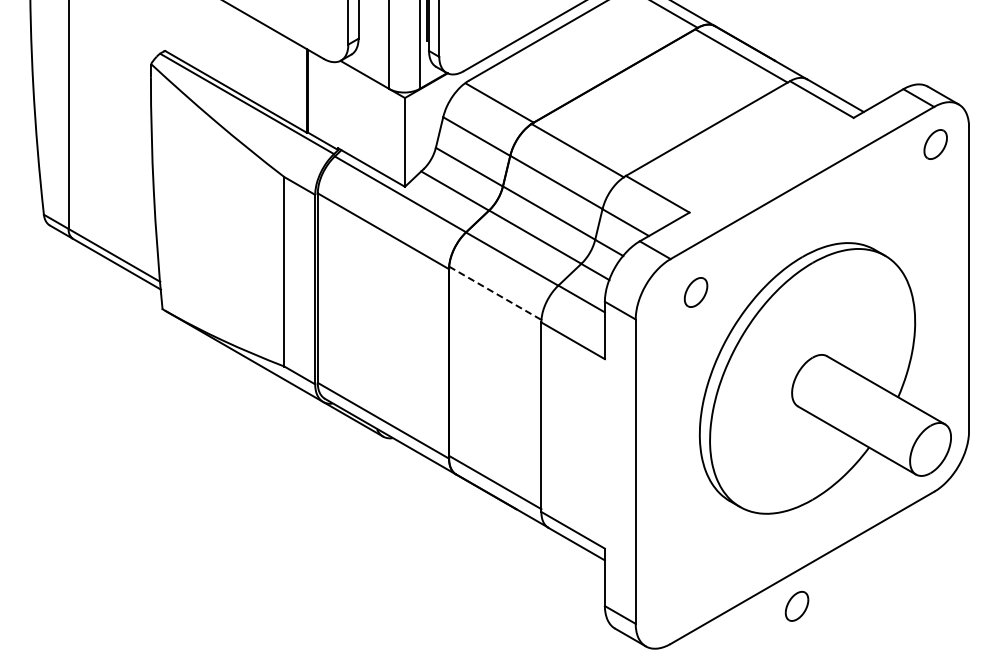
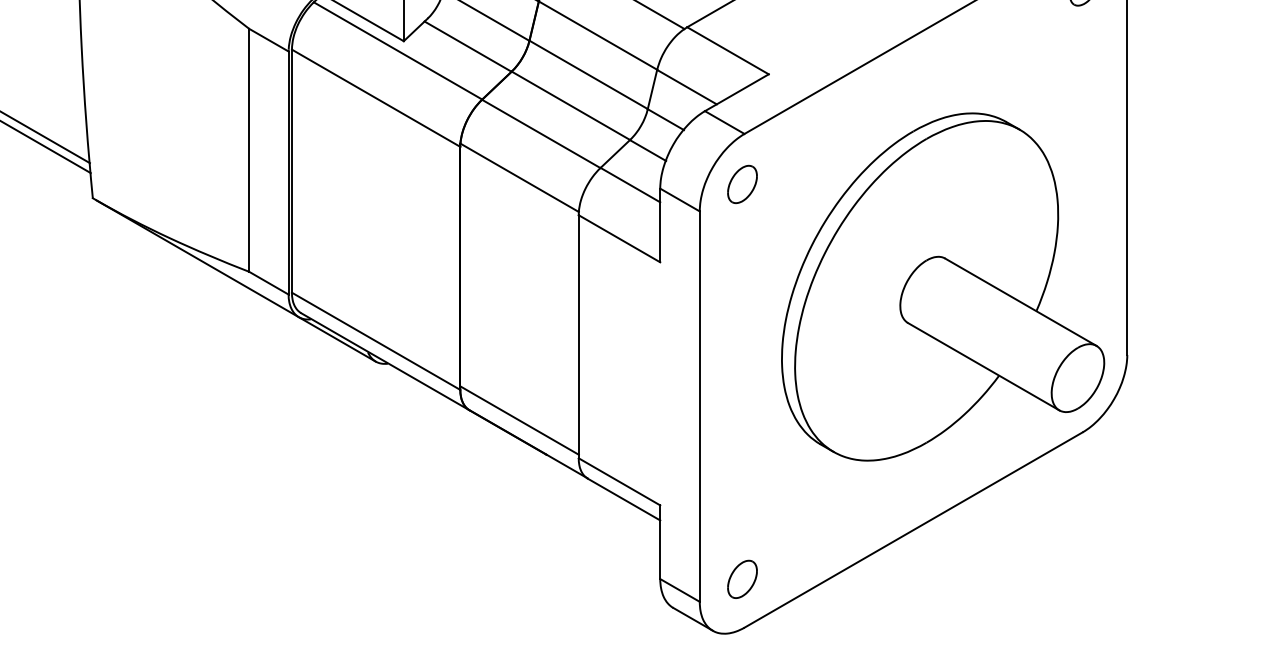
part: (695, 292) -> (741, 184), moved
line: (495, 293) -> (519, 178), dashed -> solid
part: (796, 606) -> (741, 579), moved

